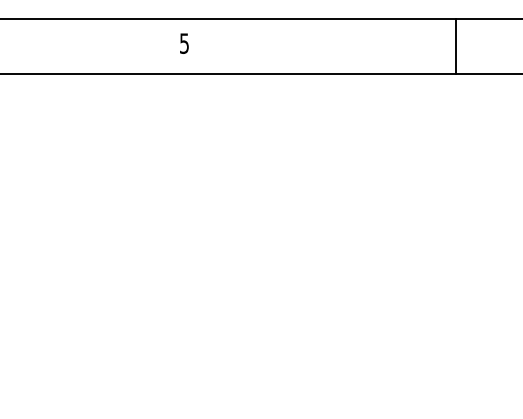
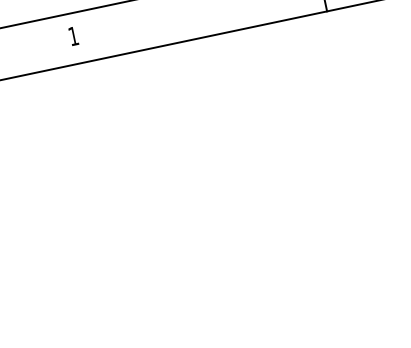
text: (184, 43) -> (73, 36), 5 -> 1

